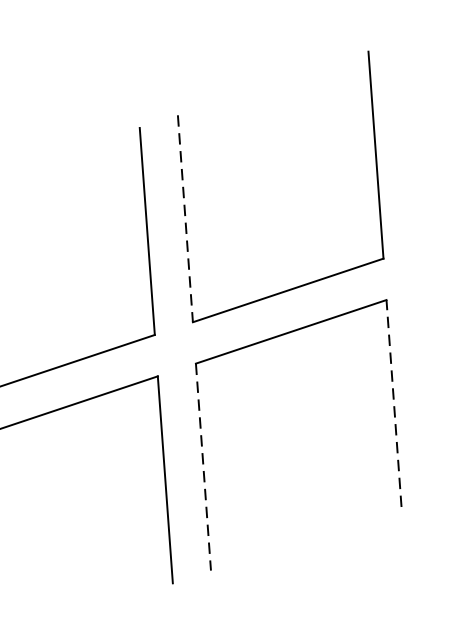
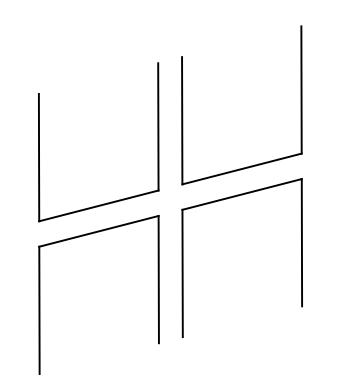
line: (185, 218) -> (182, 120), dashed -> solid
line: (393, 403) -> (301, 242), dashed -> solid
line: (203, 467) -> (182, 273), dashed -> solid

